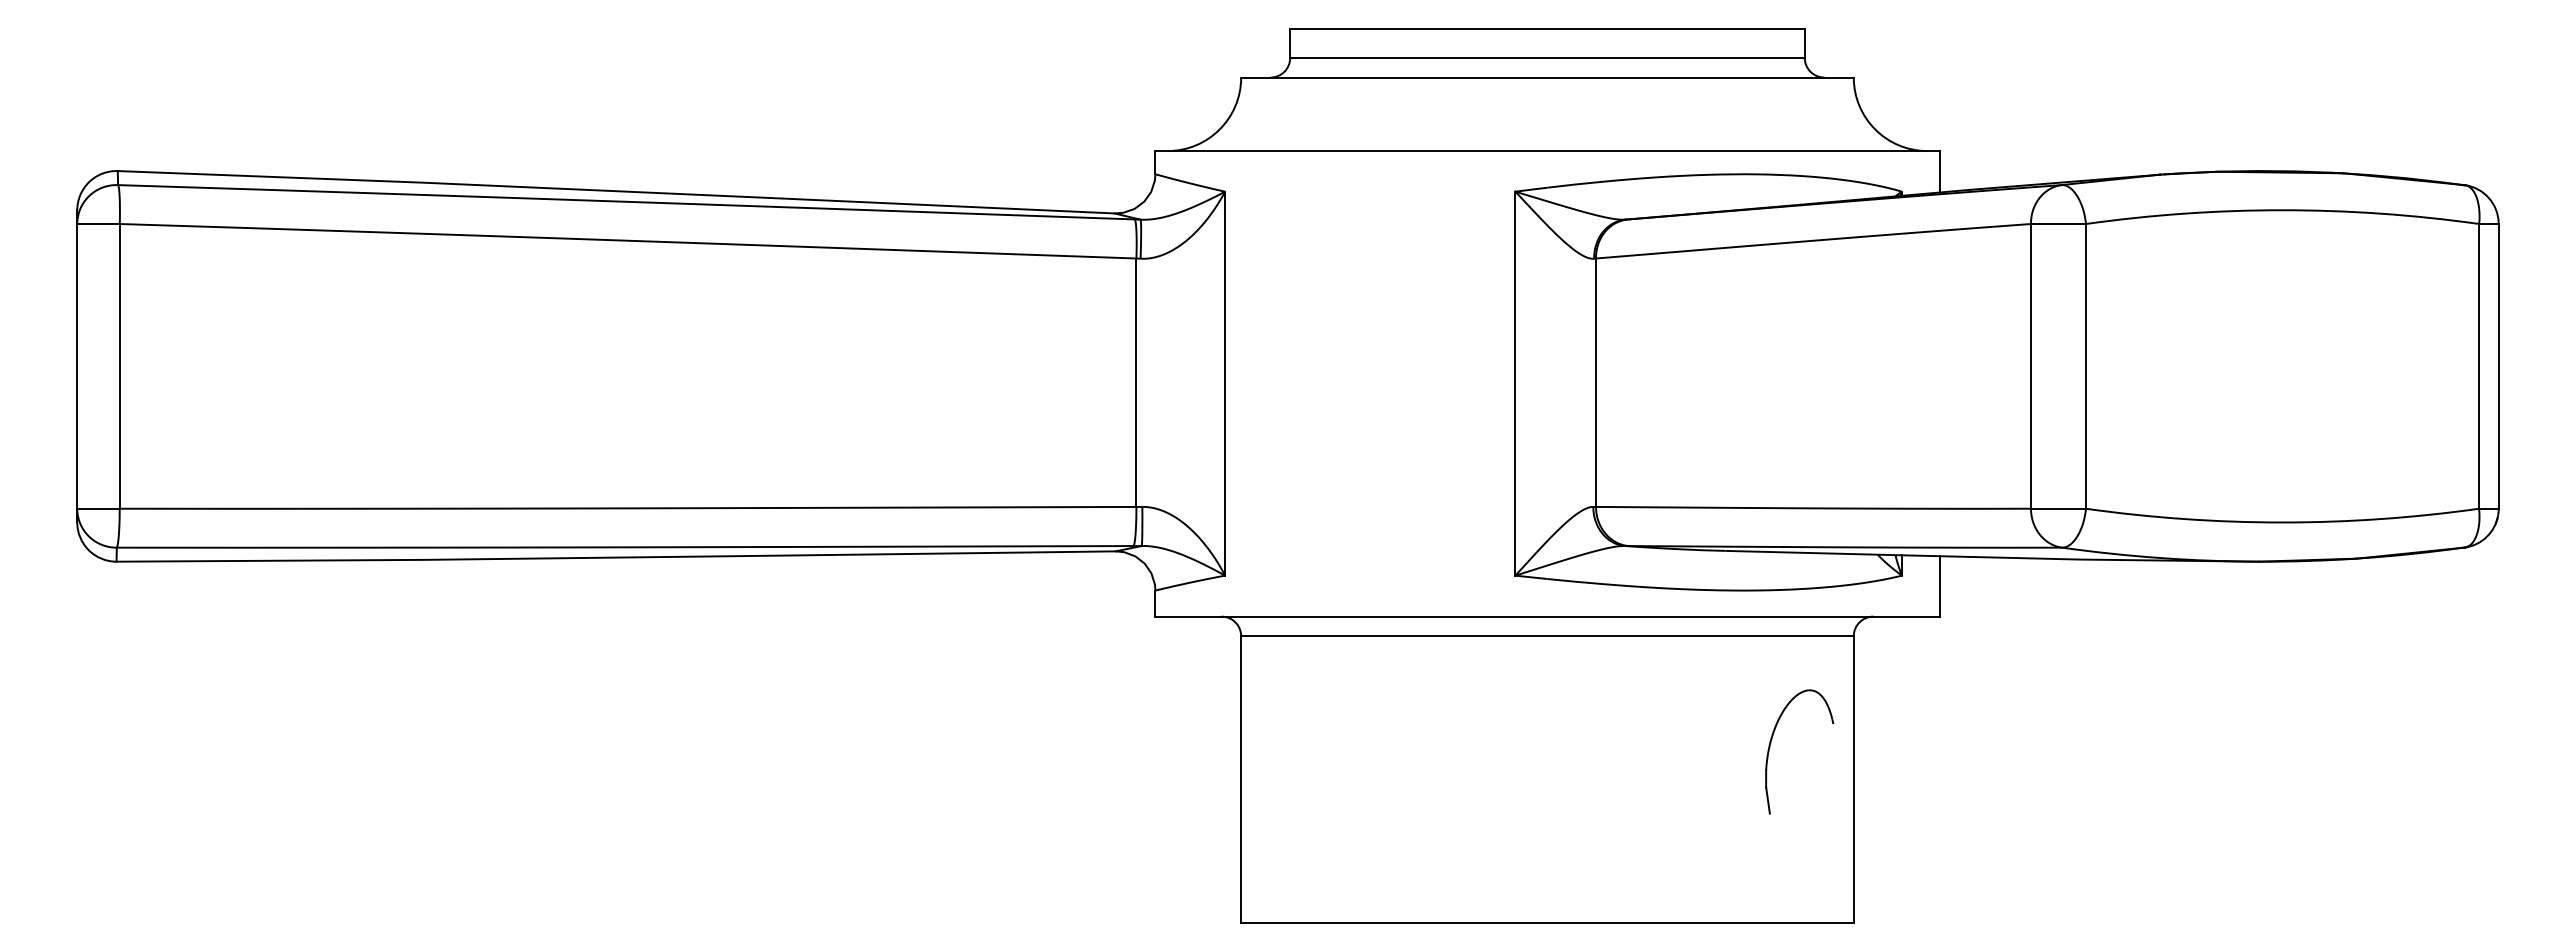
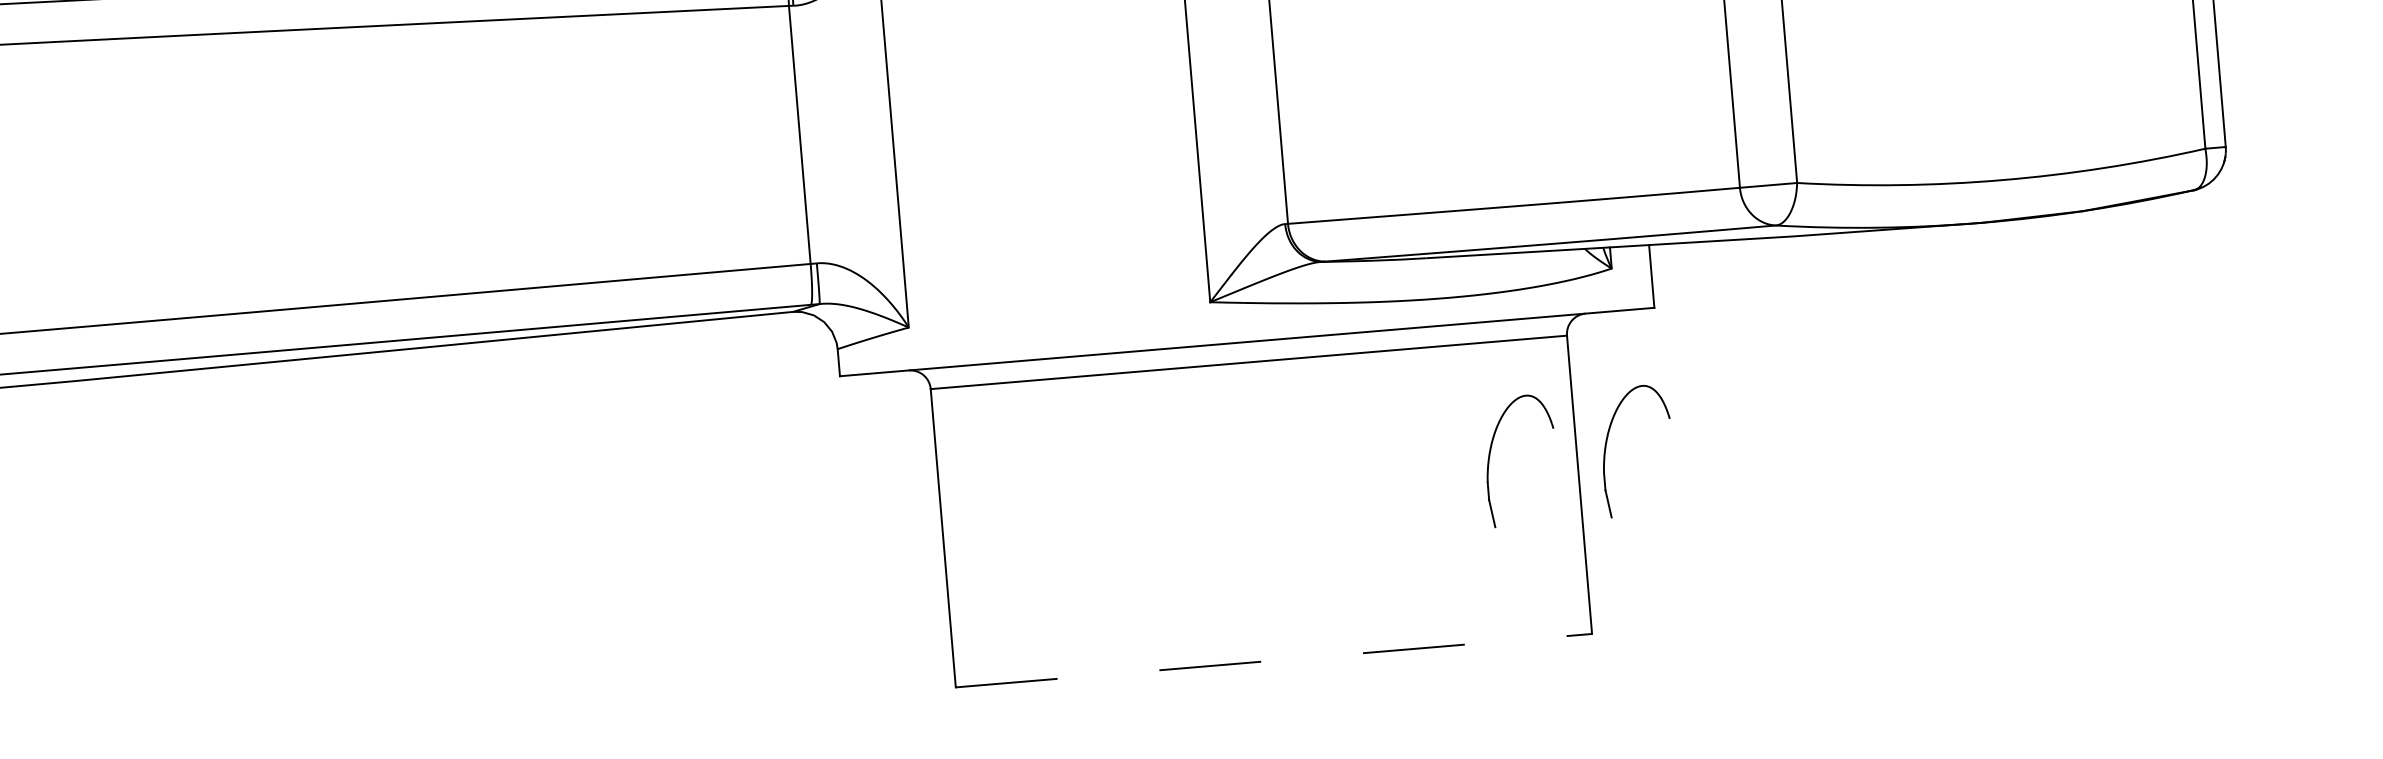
part: (1883, 743) -> (1607, 444), added
line: (1547, 923) -> (1273, 660), solid -> dashed

